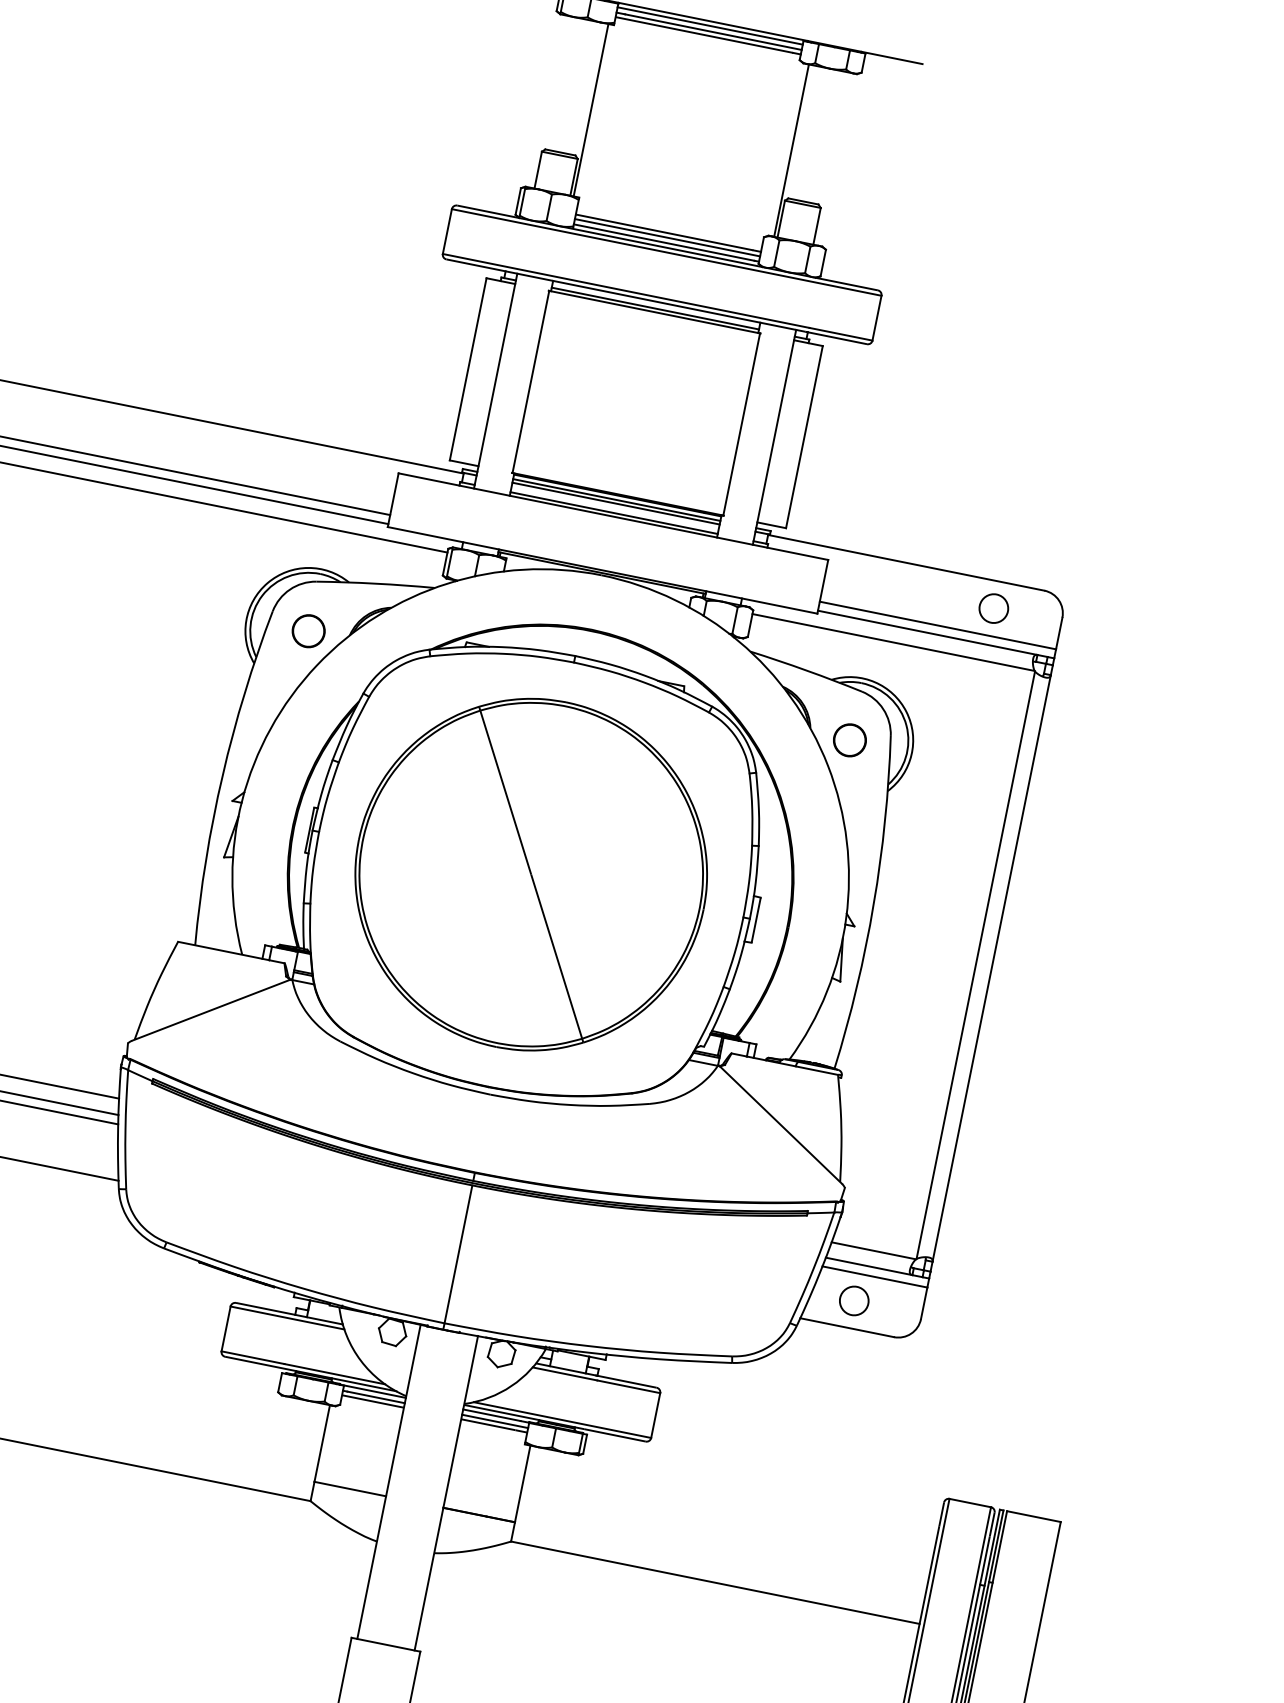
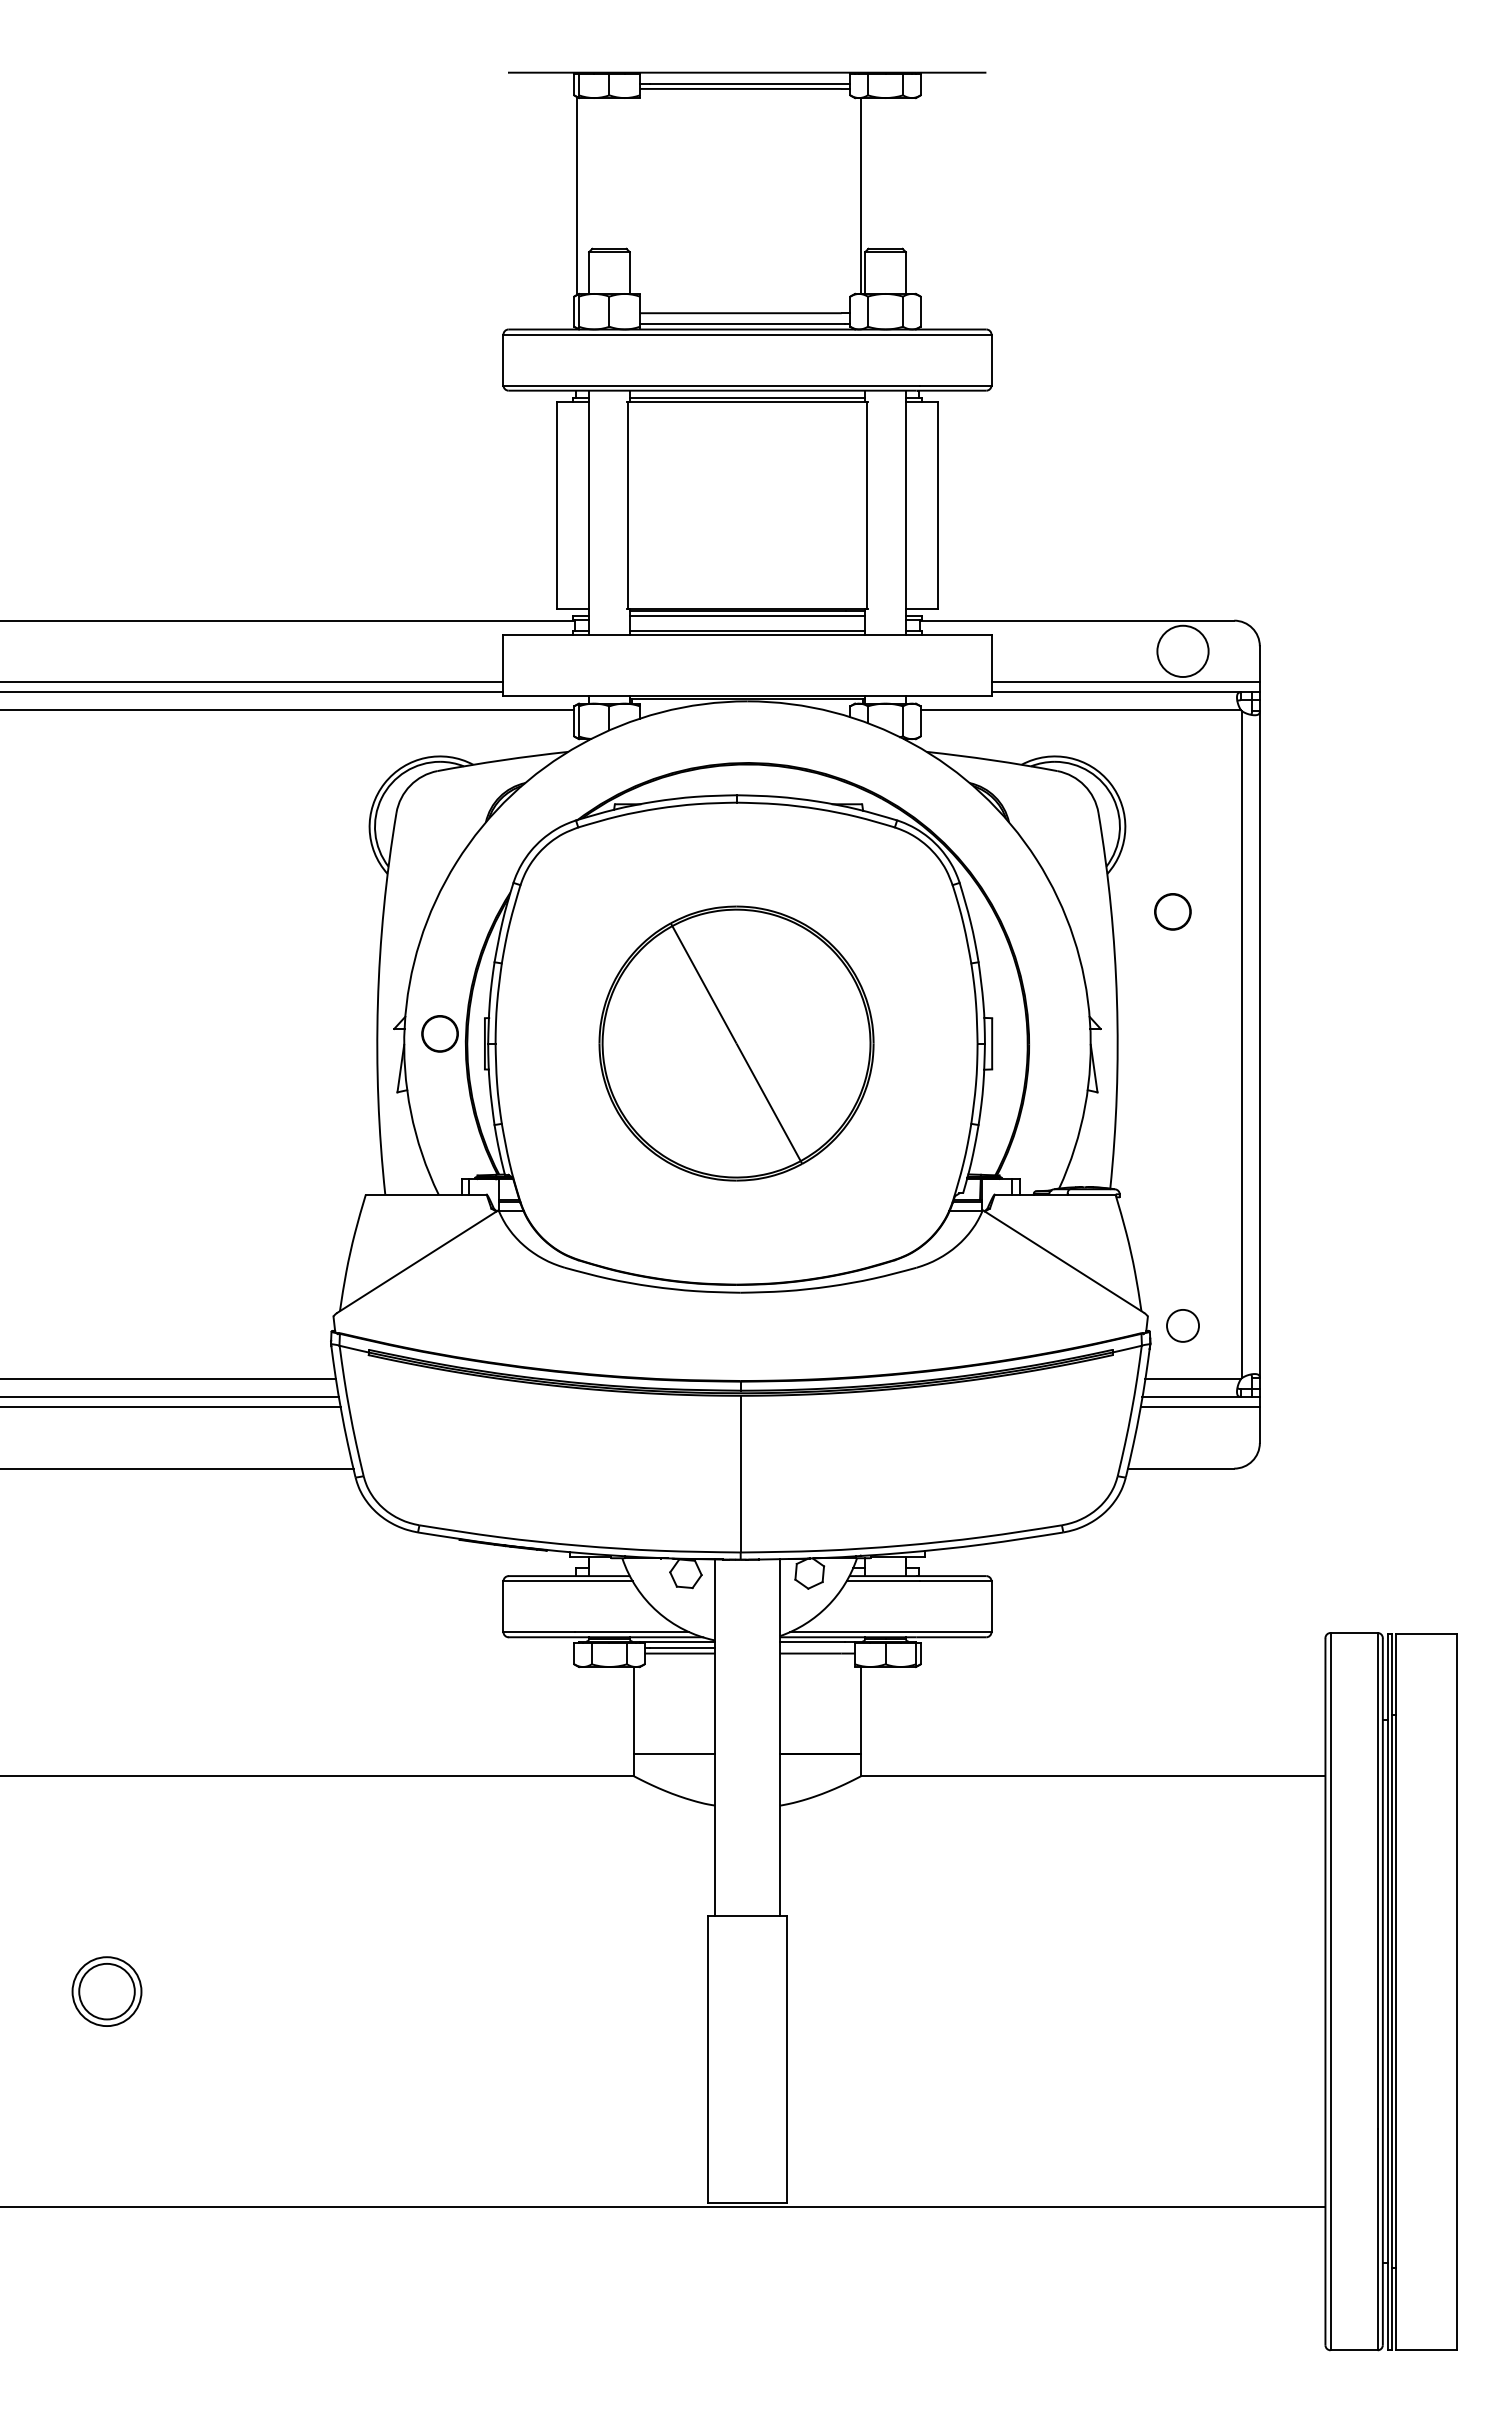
line: (709, 25) -> (744, 77), removed
line: (591, 109) -> (576, 195), moved
line: (666, 237) -> (744, 318), removed
line: (616, 503) -> (747, 619), removed
circle: (994, 608) -> (1183, 651), size x1.6
circle: (308, 630) -> (439, 1033), moved
circle: (849, 739) -> (1172, 911), moved
part: (531, 874) -> (736, 1043), size x0.7
circle: (853, 1300) -> (1182, 1325), moved
line: (495, 1421) -> (817, 1648), removed

